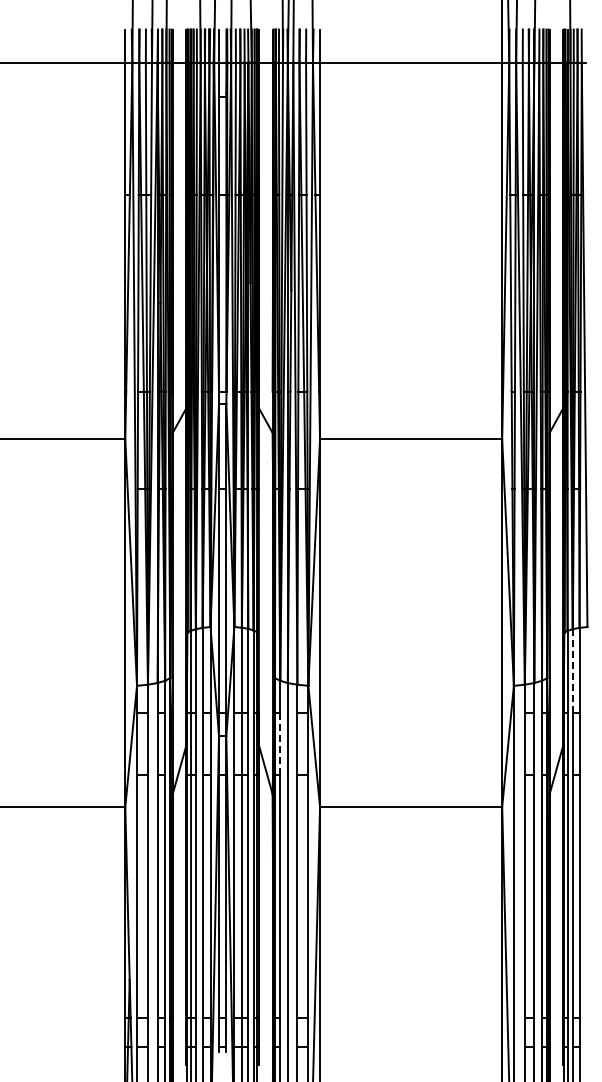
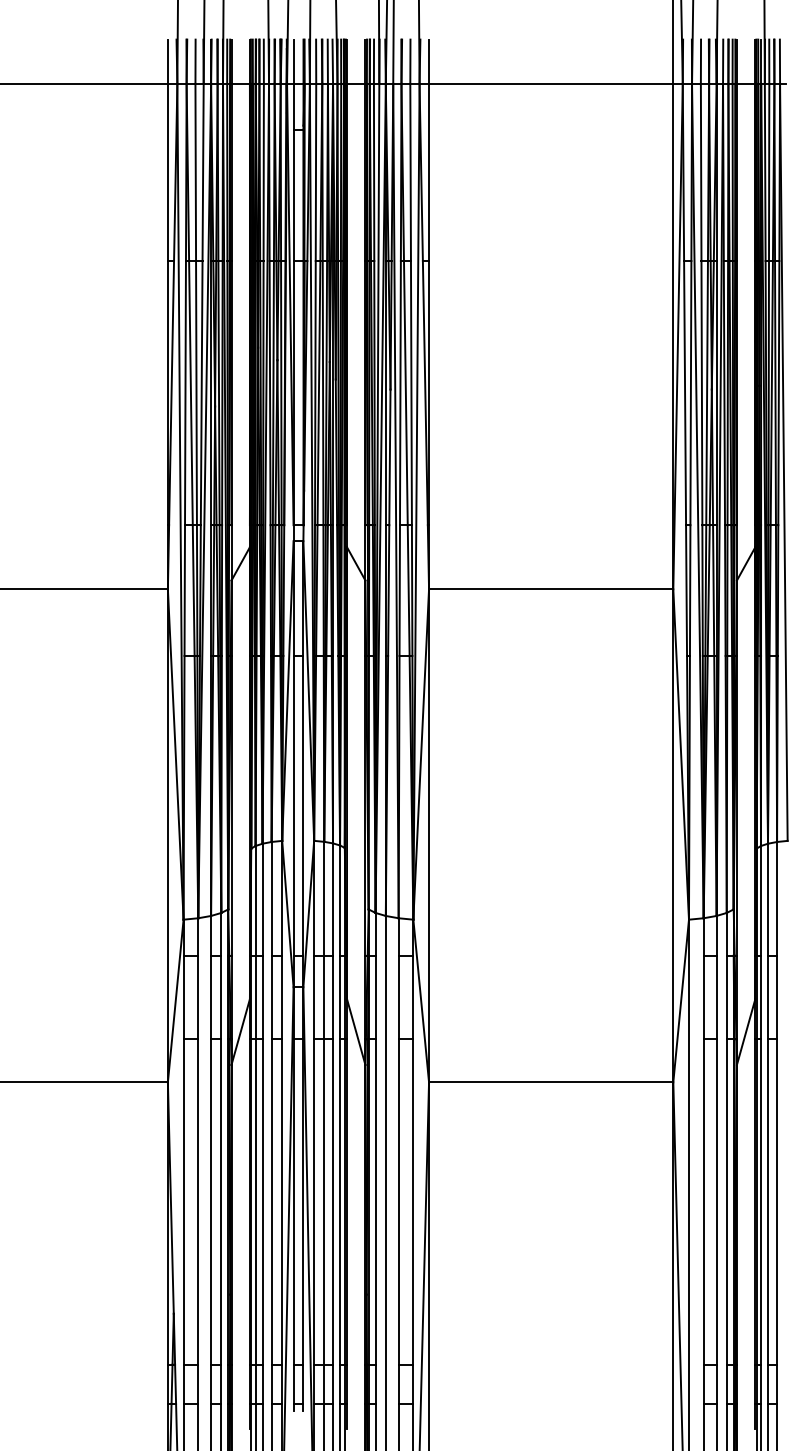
line: (572, 670) -> (767, 899), dashed -> solid
line: (280, 743) -> (376, 997), dashed -> solid

